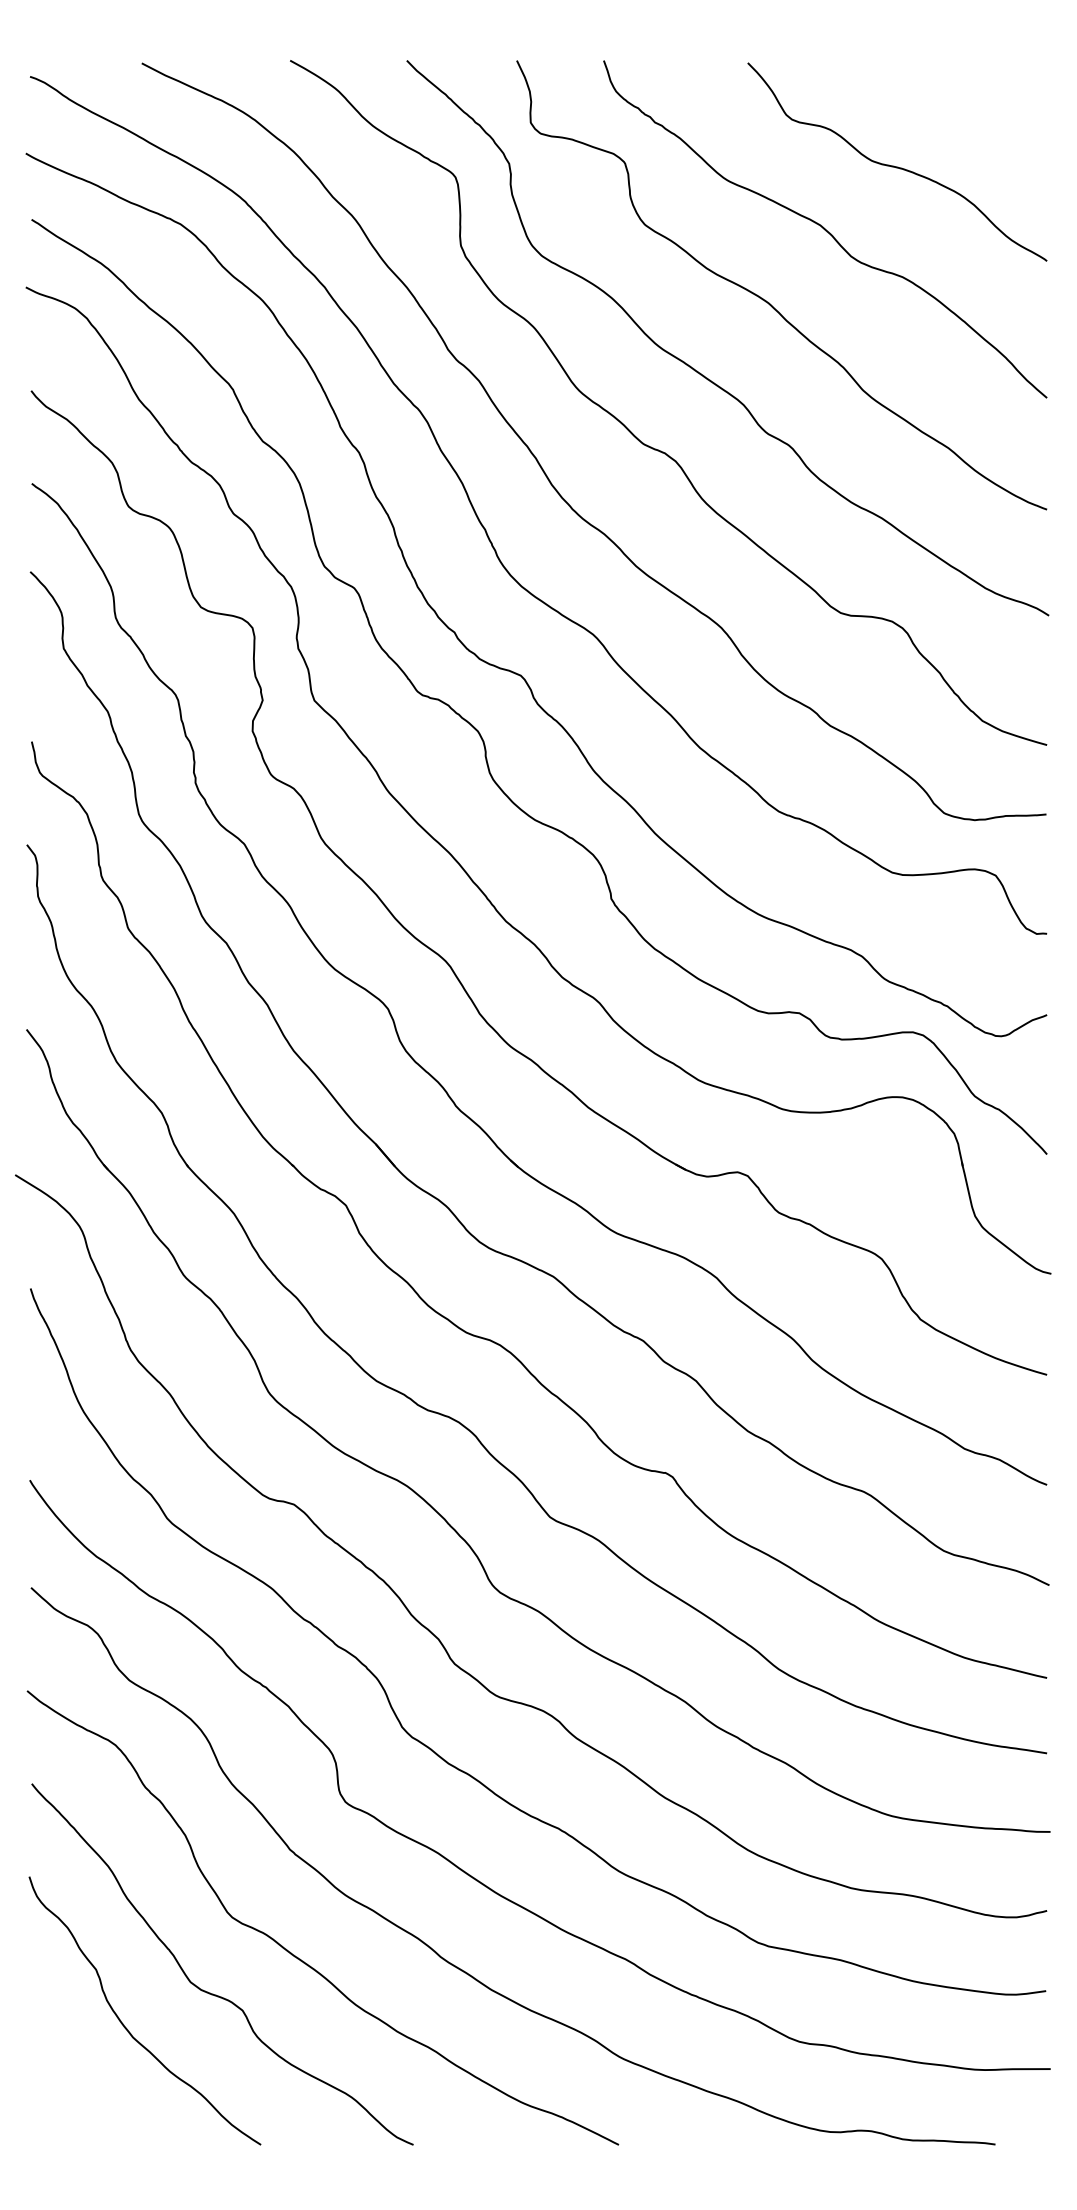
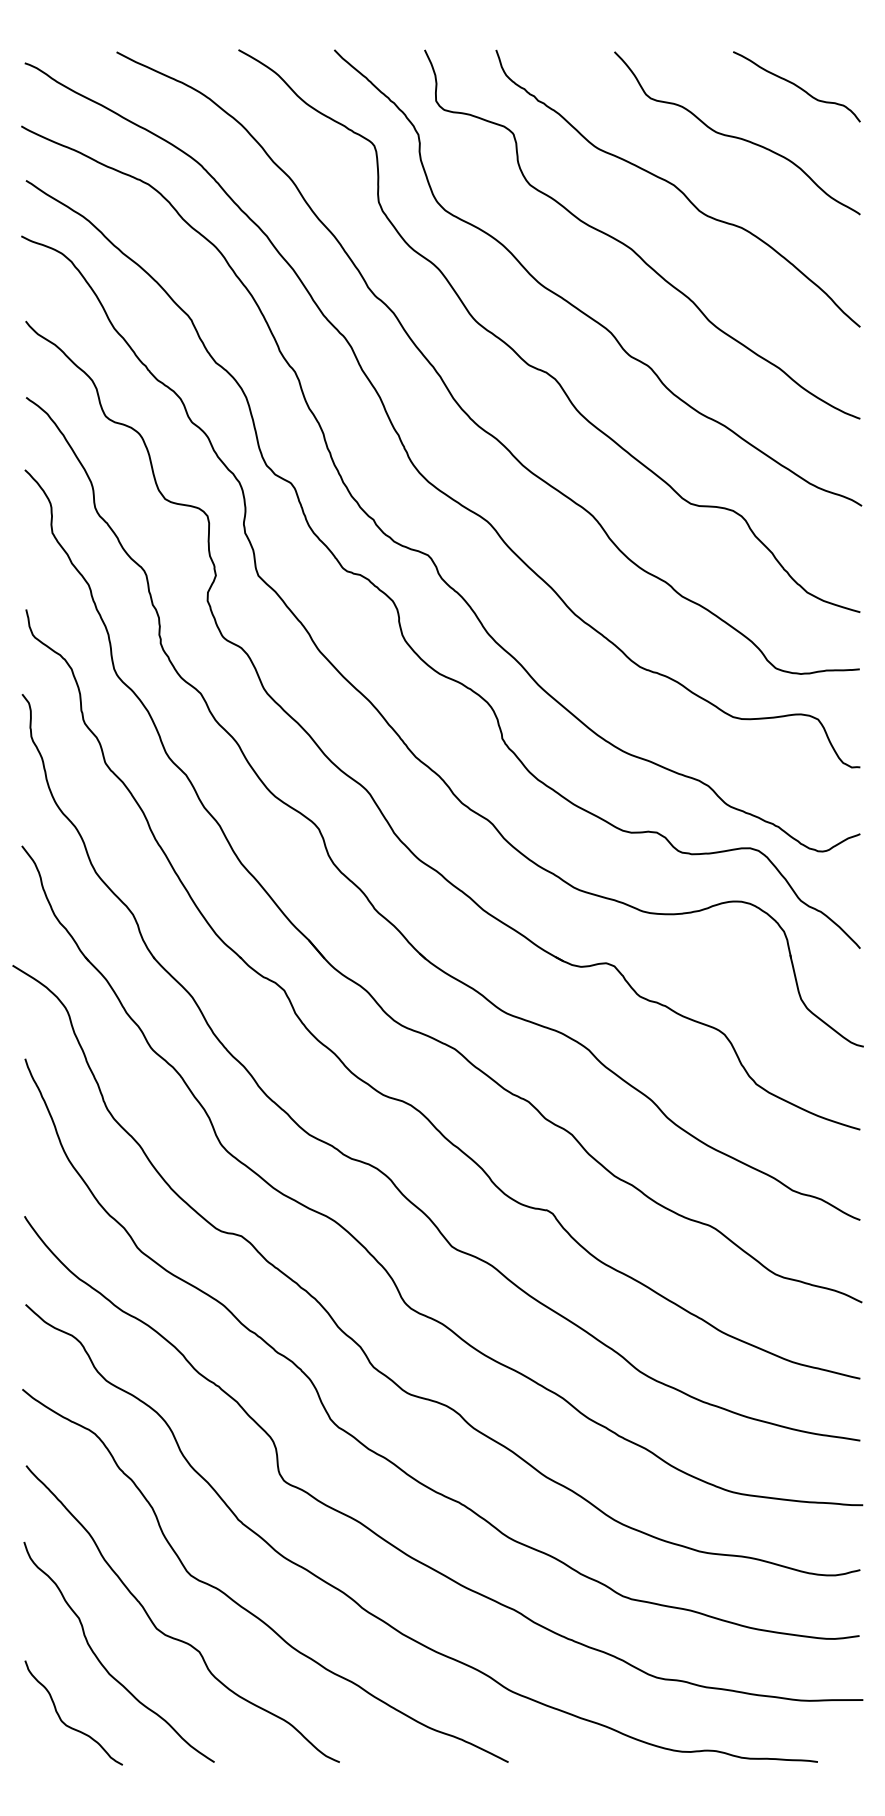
curve: (969, 105) -> (796, 86), added
curve: (74, 2091) -> (61, 1718), added

